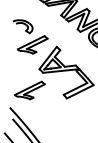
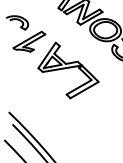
part: (29, 89) -> (29, 91), removed

